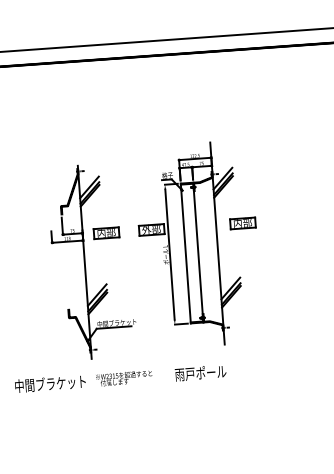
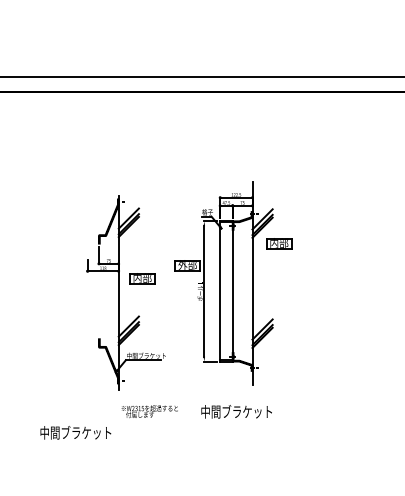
part: (243, 223) -> (279, 243), moved
part: (106, 233) -> (142, 278), moved
text: (209, 372) -> (235, 411), 雨戸ポール -> 中間ブラケット
text: (50, 383) -> (75, 432), moved

